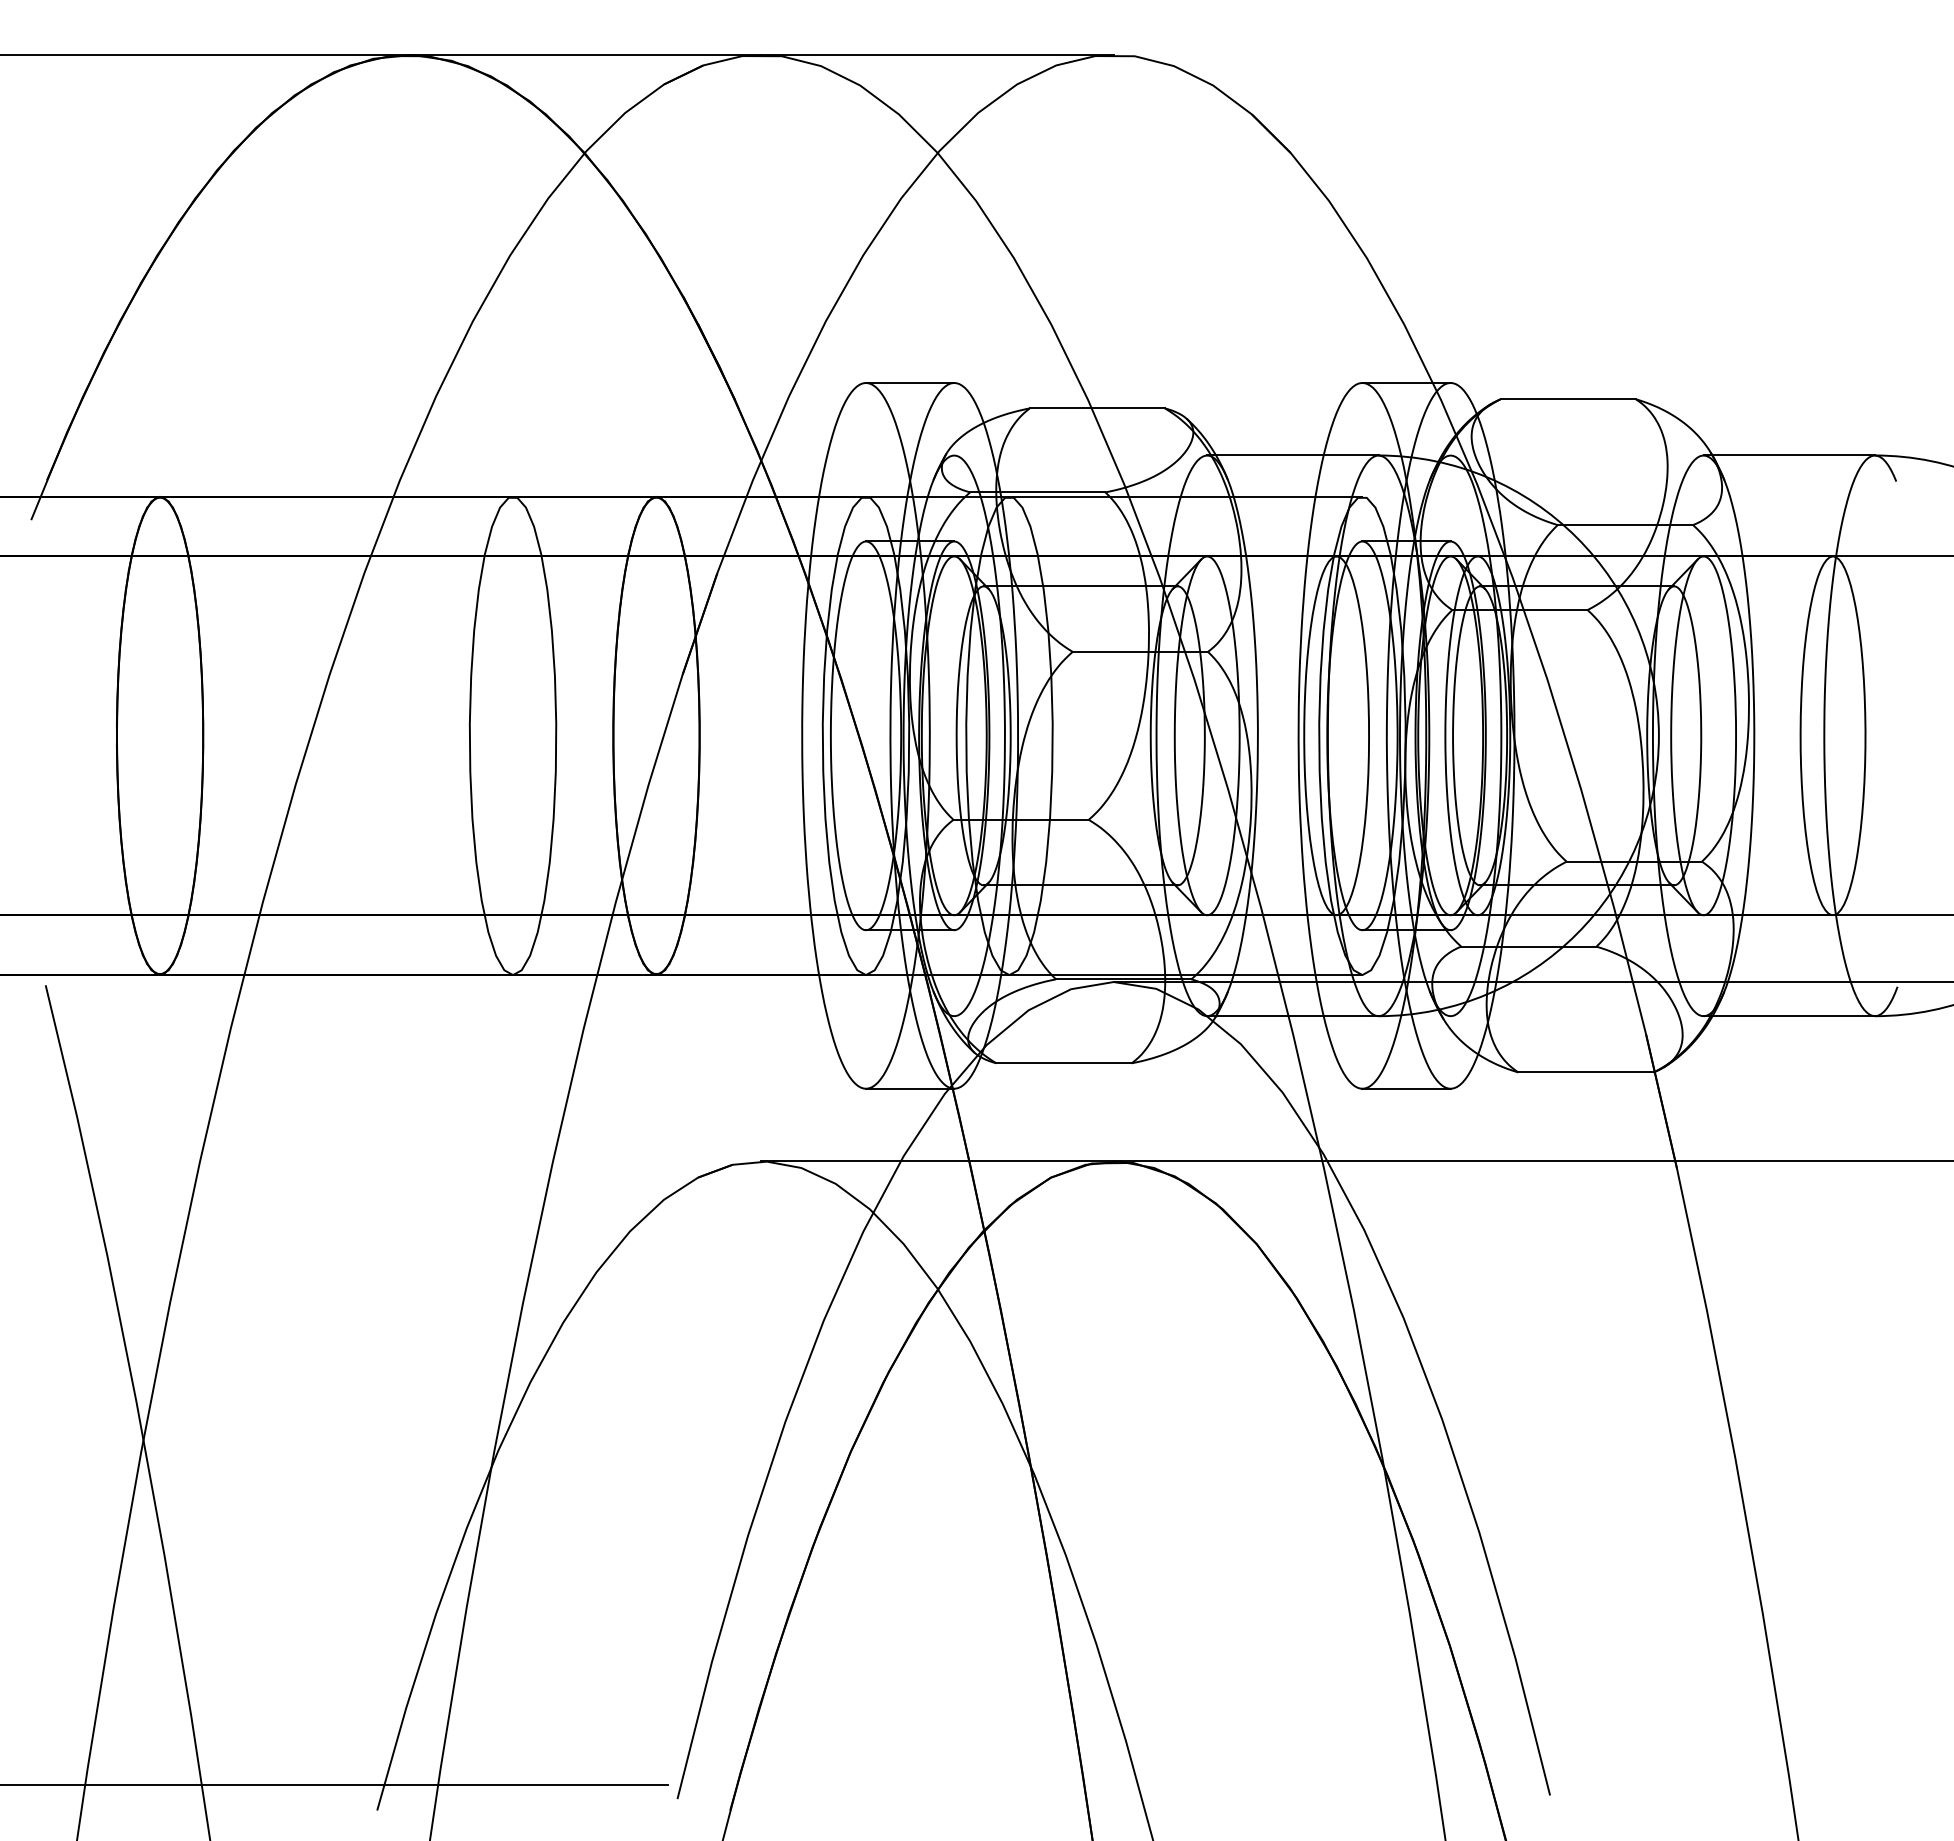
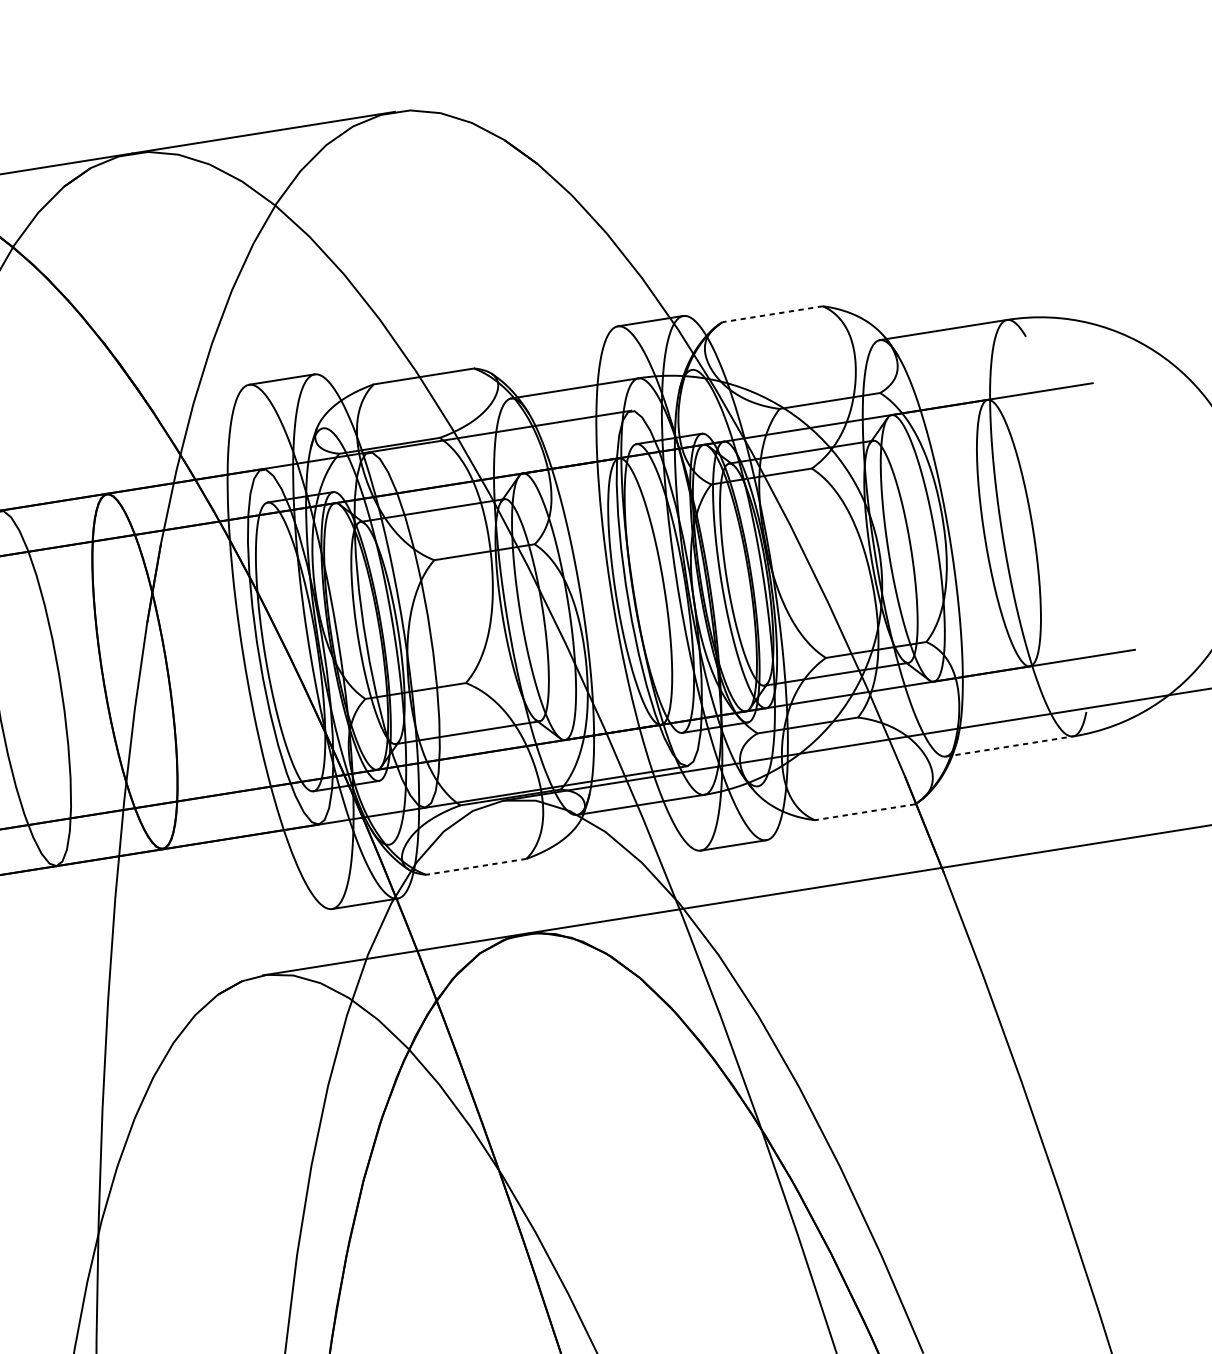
line: (1568, 399) -> (772, 314), solid -> dashed
line: (1789, 1016) -> (1009, 746), solid -> dashed
line: (1064, 1063) -> (476, 866), solid -> dashed
line: (1586, 1072) -> (865, 812), solid -> dashed

